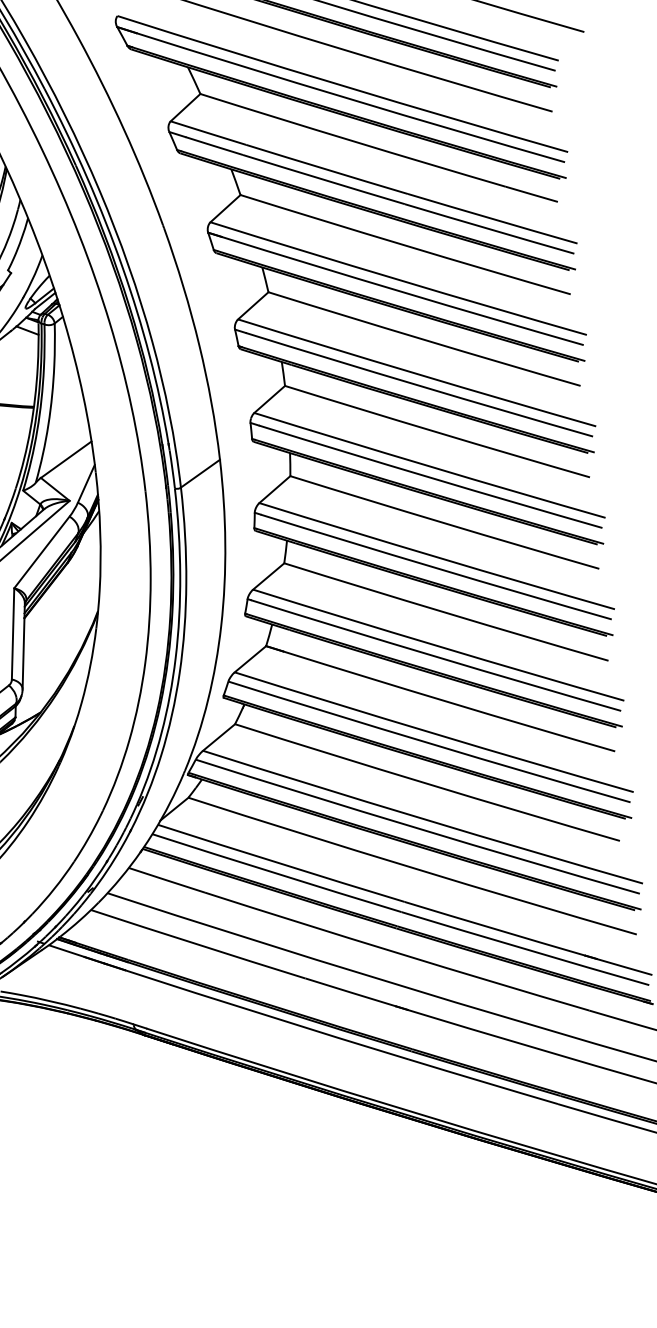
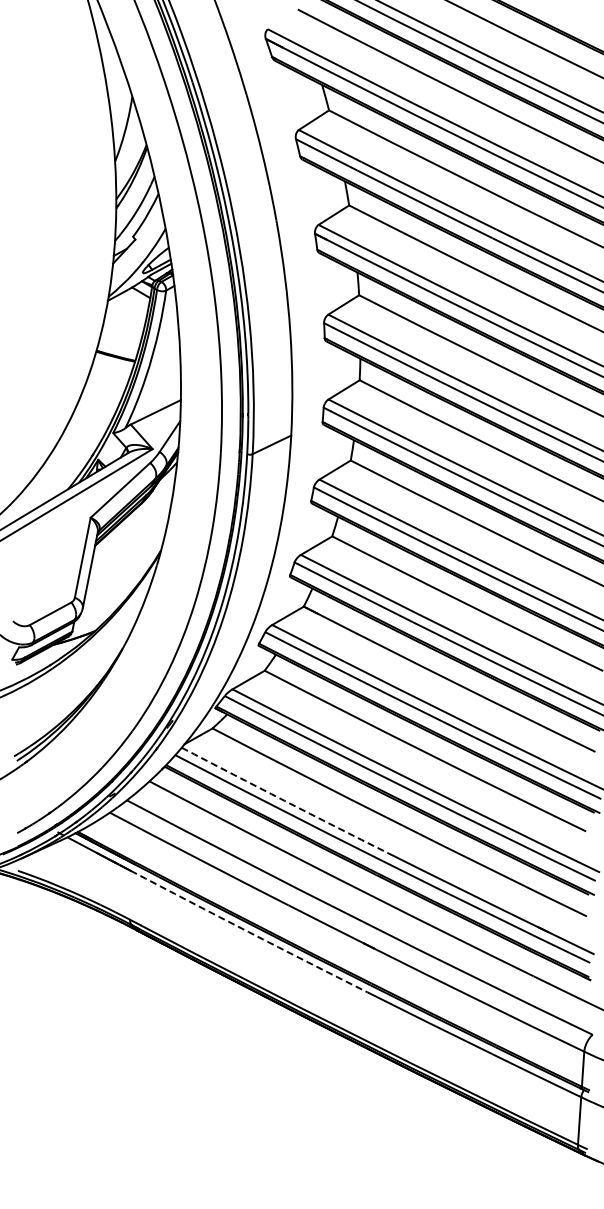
arc: (281, 863) -> (284, 800), solid -> dashed
arc: (266, 1016) -> (248, 932), solid -> dashed

